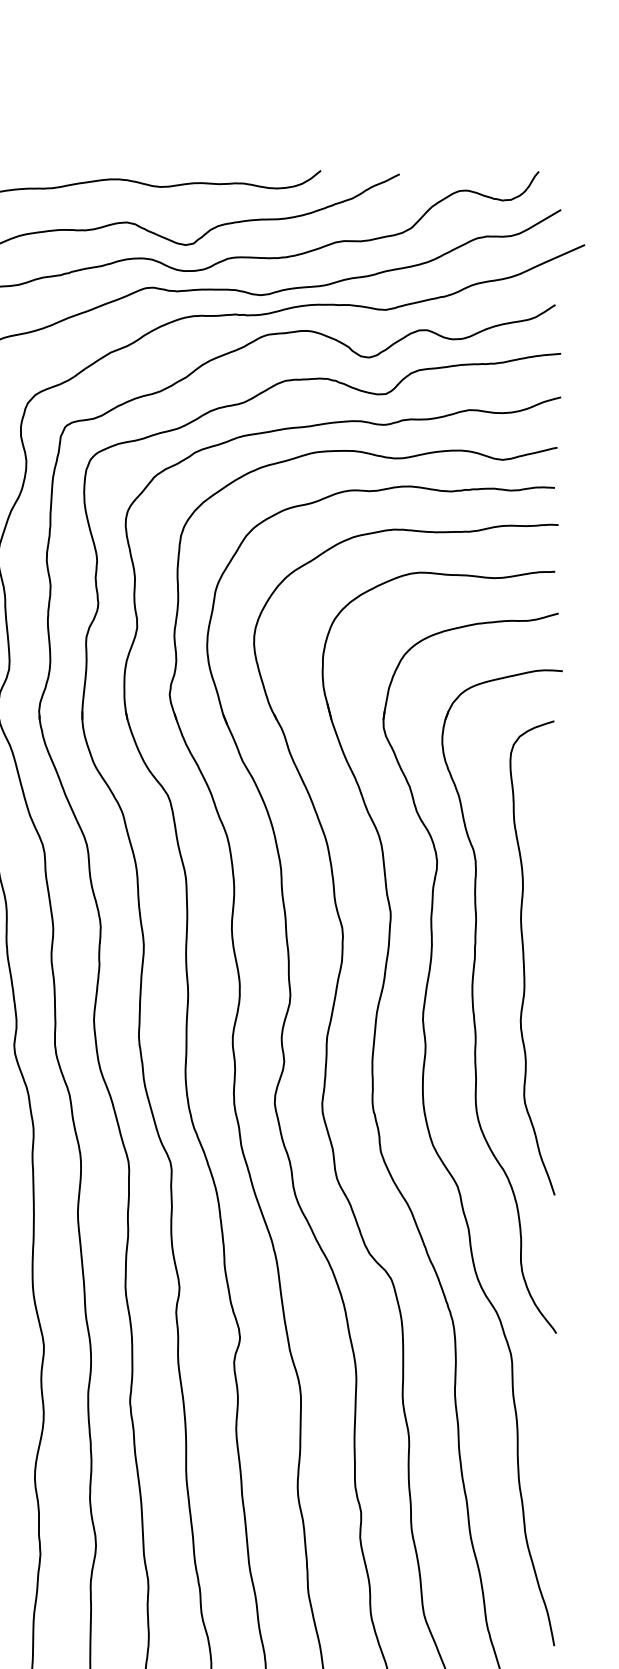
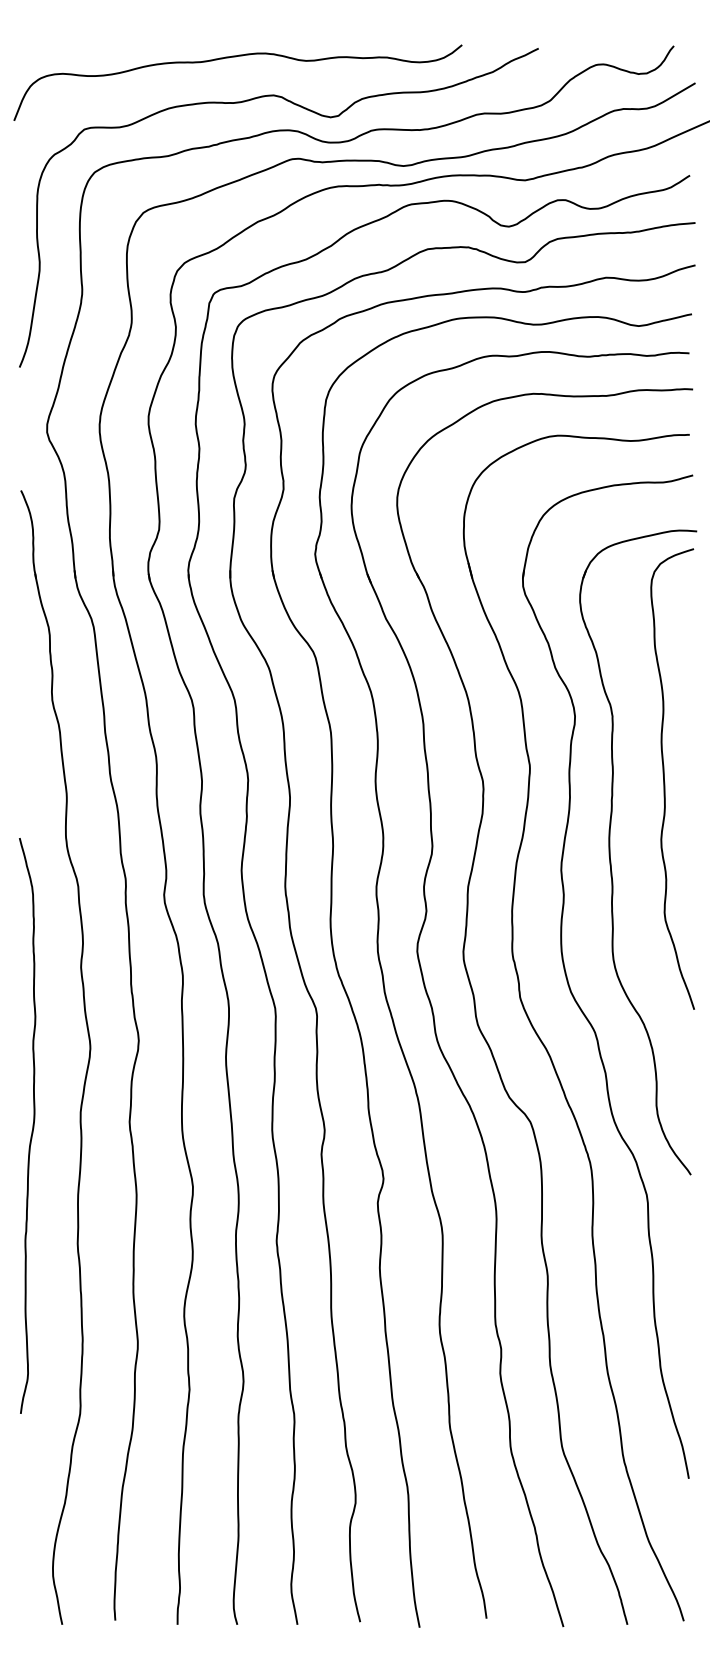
curve: (524, 957) -> (664, 778), moved

